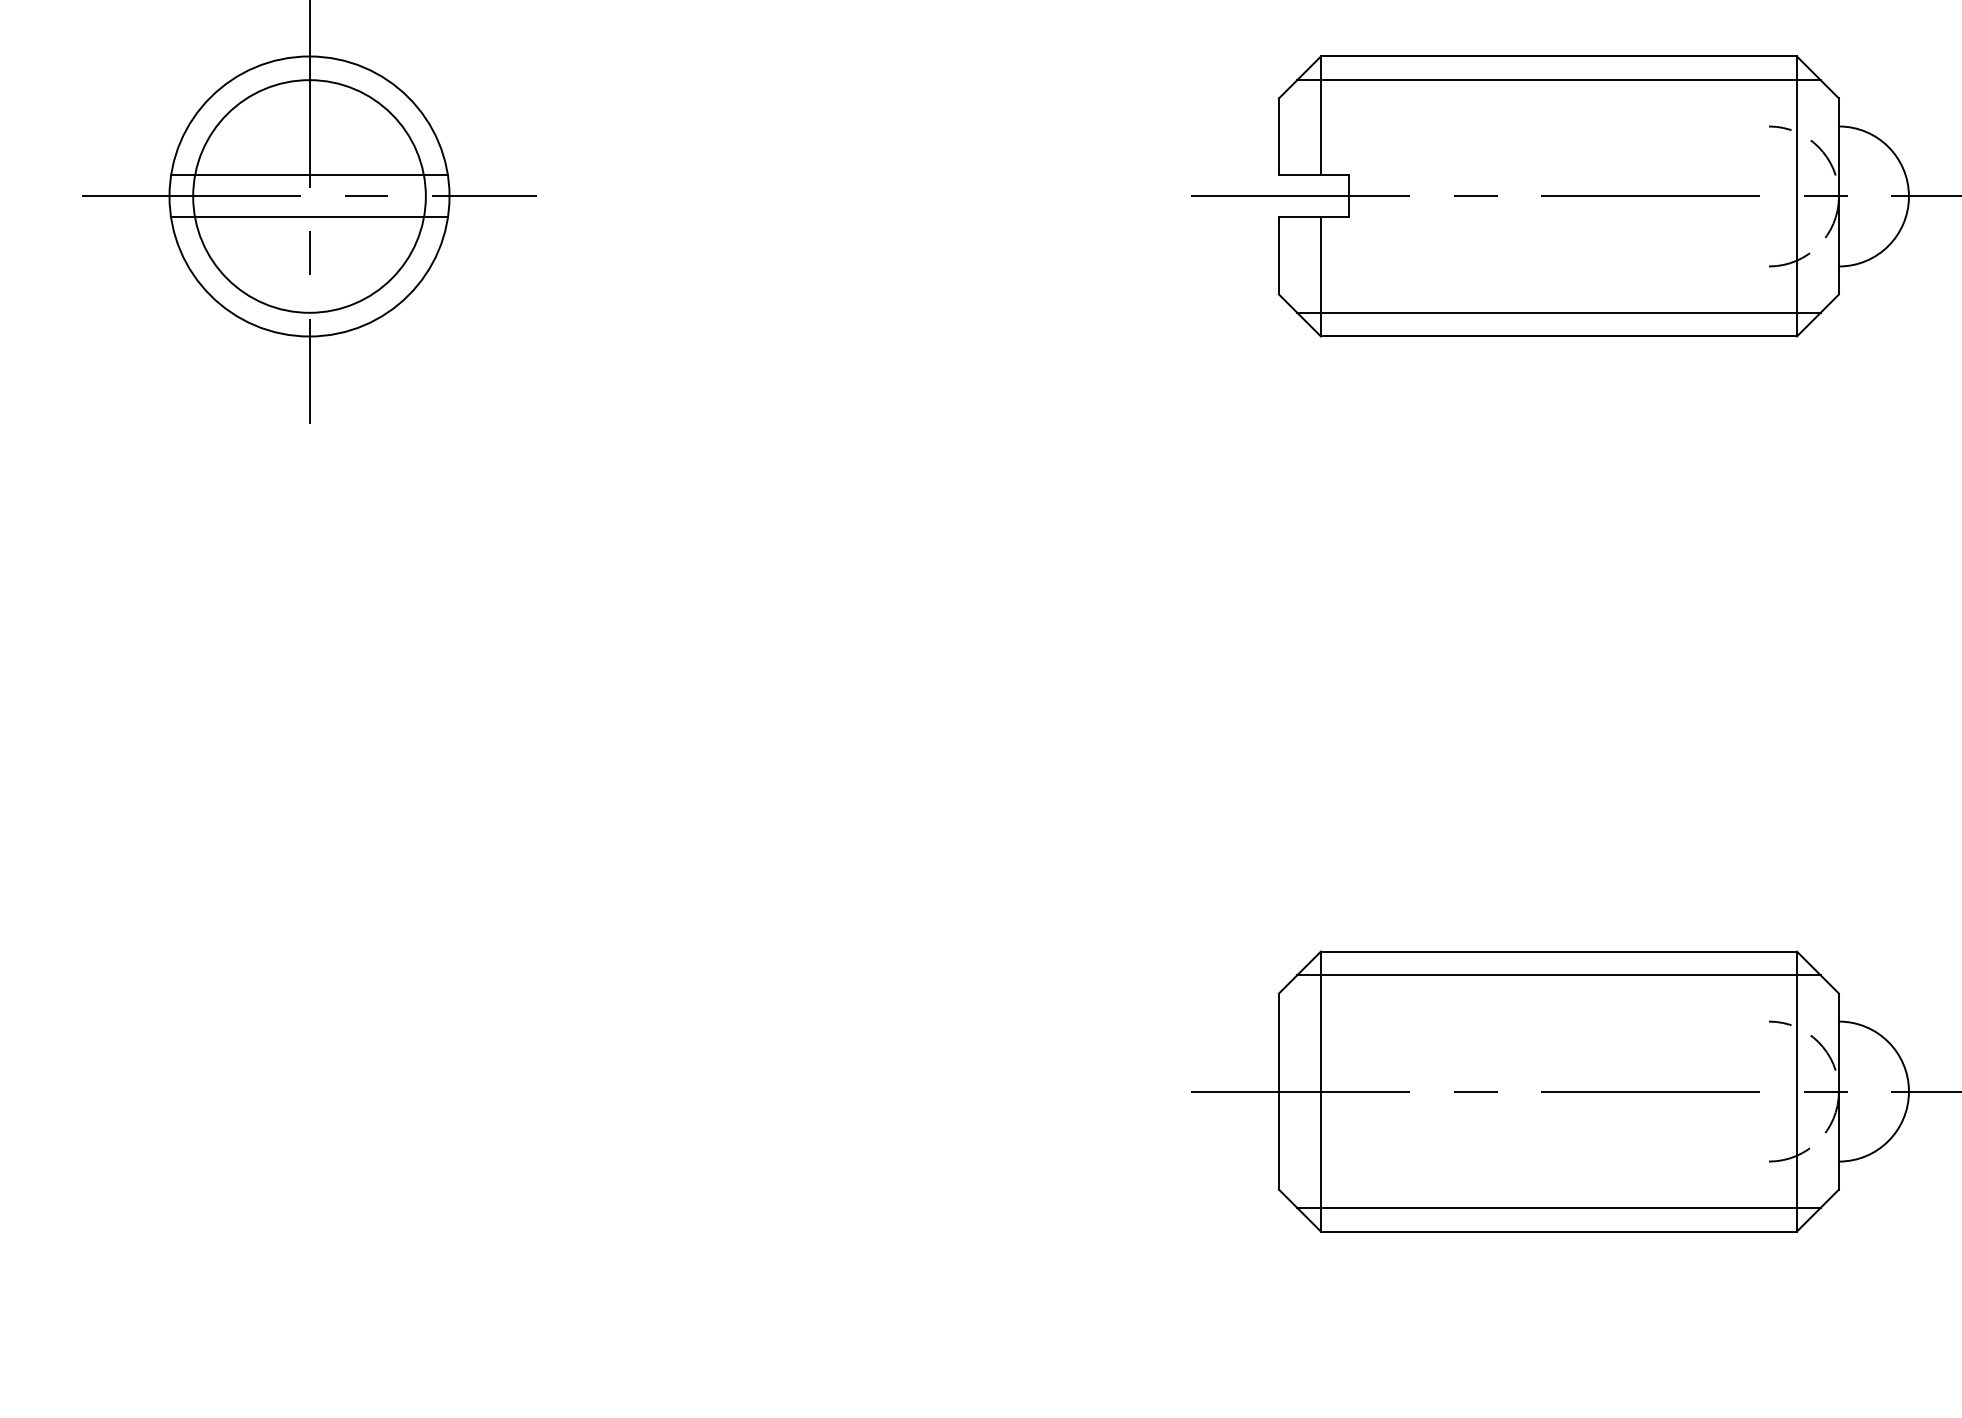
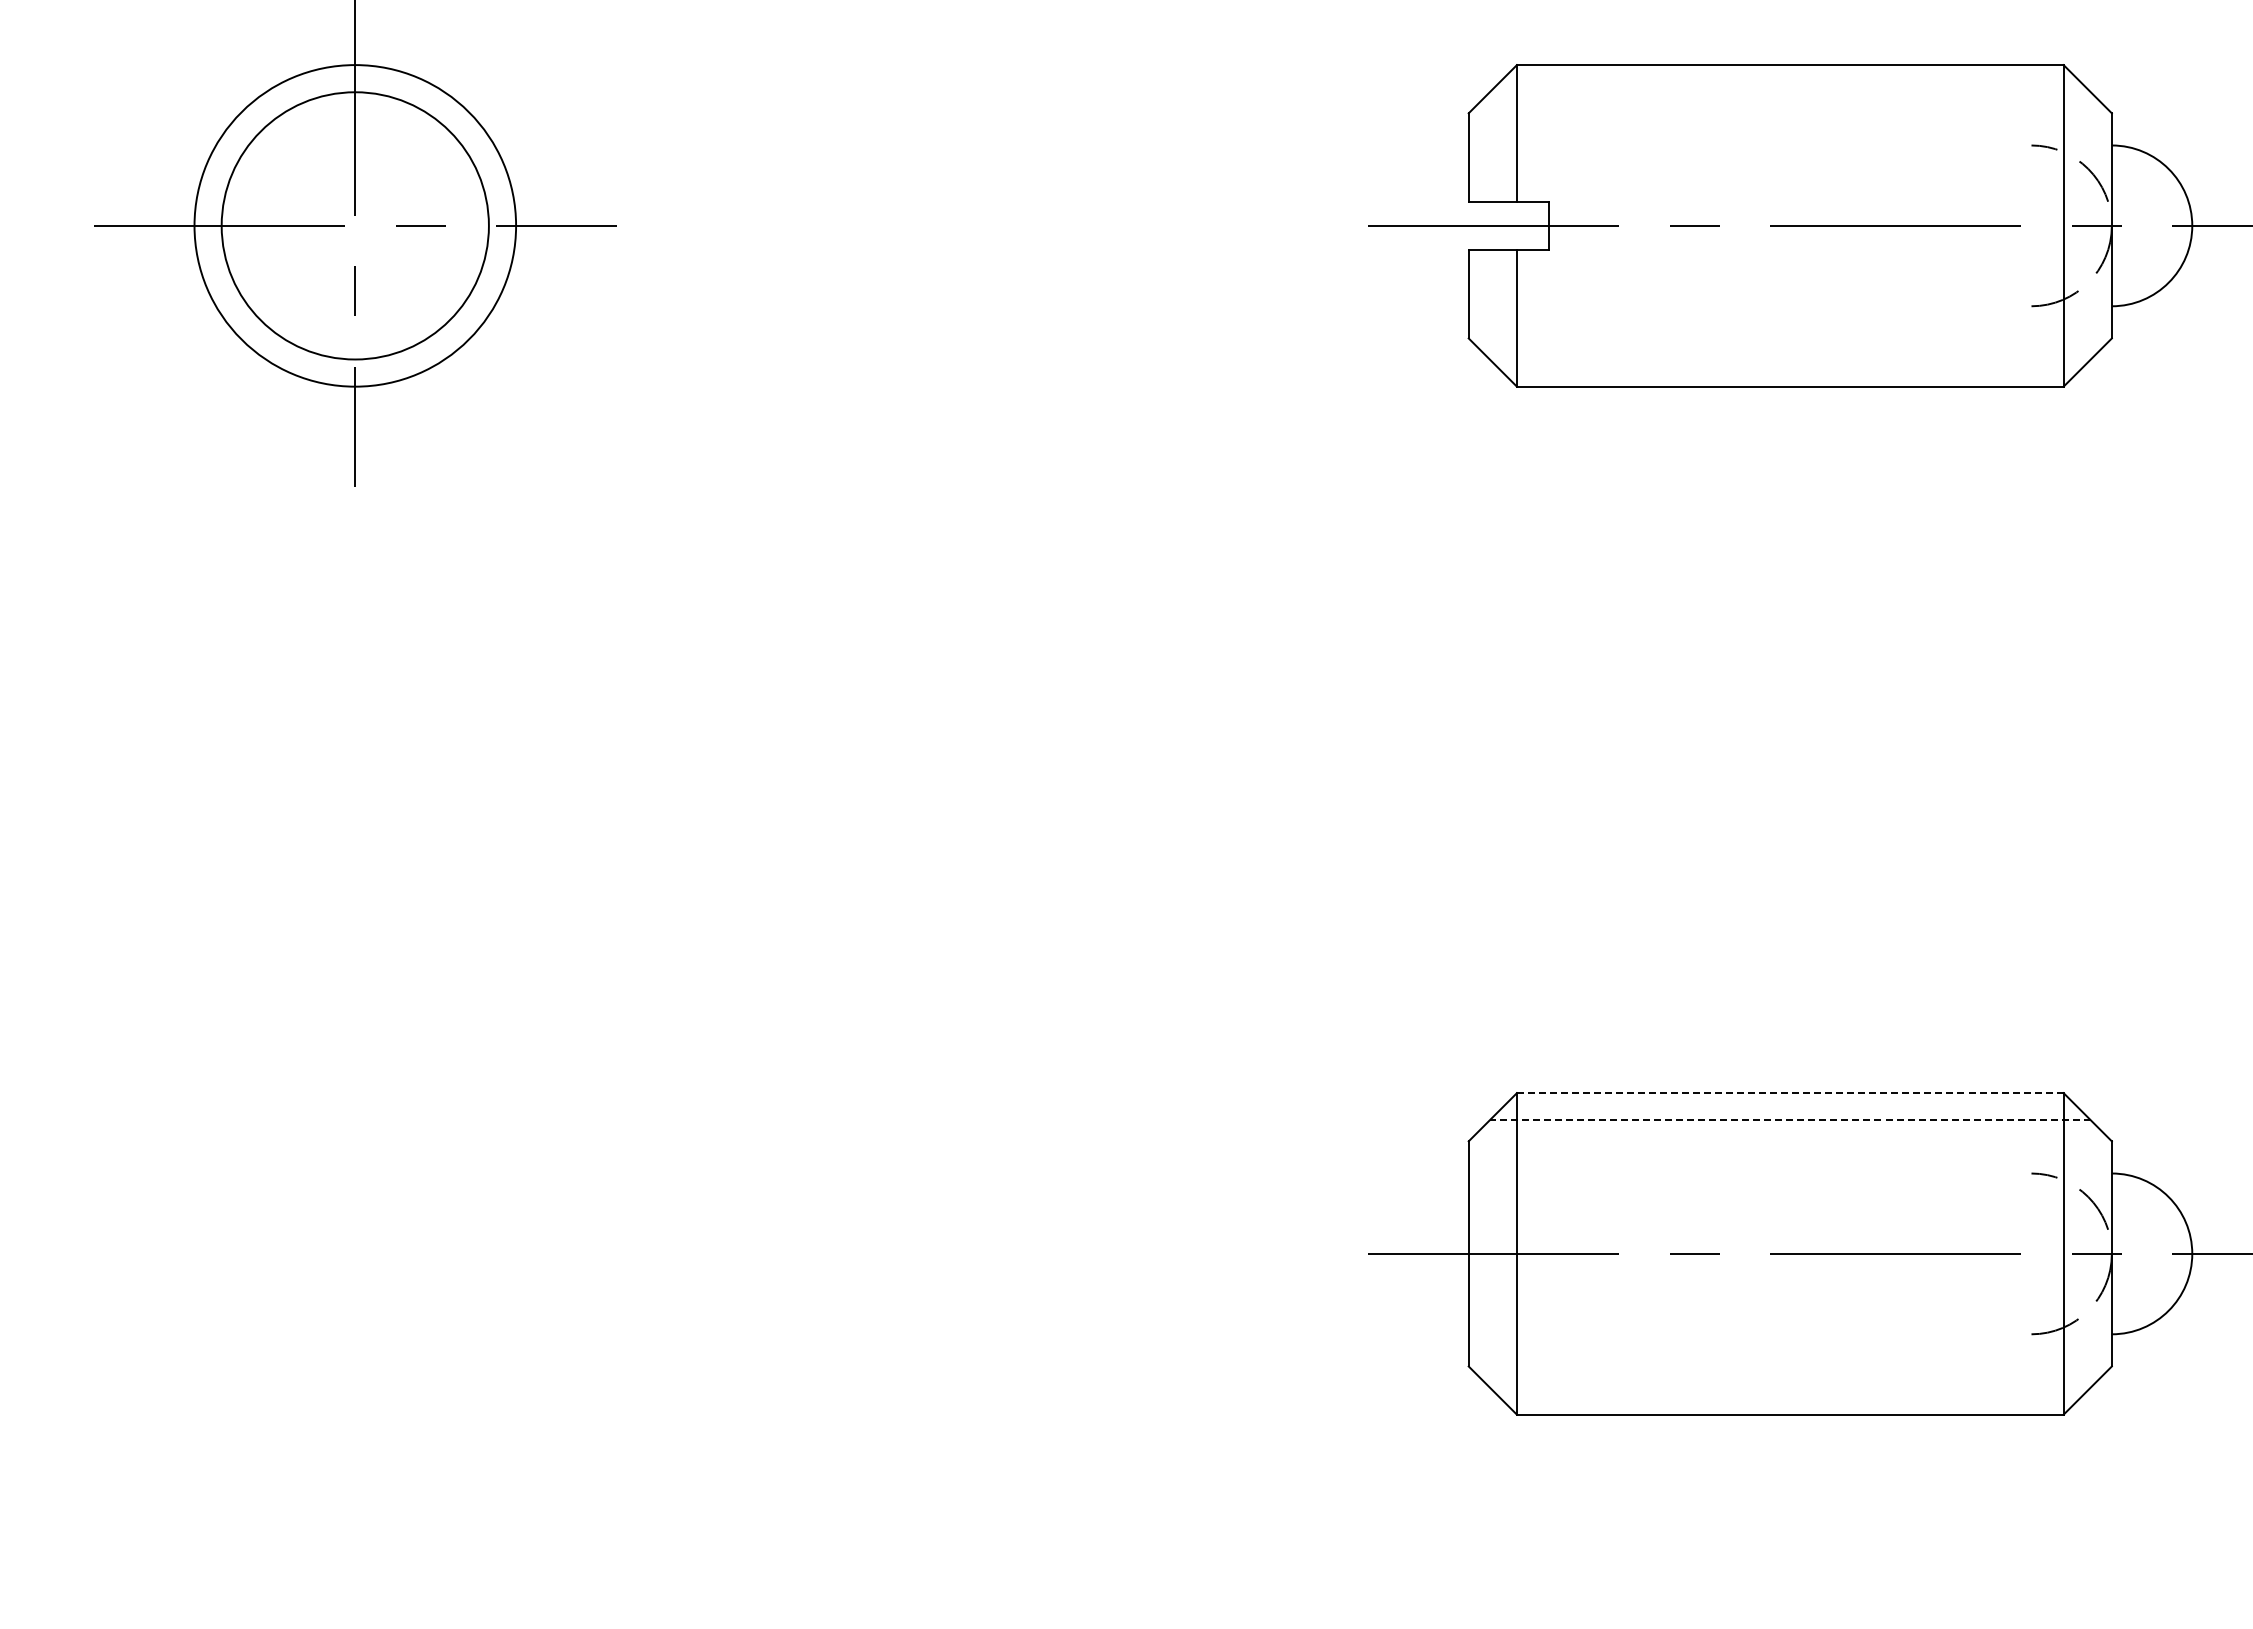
line: (1558, 80) -> (1789, 92), removed
line: (309, 175) -> (355, 201), removed
line: (309, 217) -> (355, 250), removed
line: (1558, 312) -> (1789, 359), removed
line: (1558, 951) -> (1789, 1093), solid -> dashed
line: (1559, 975) -> (1790, 1120), solid -> dashed
line: (1558, 1207) -> (1789, 1387), removed

